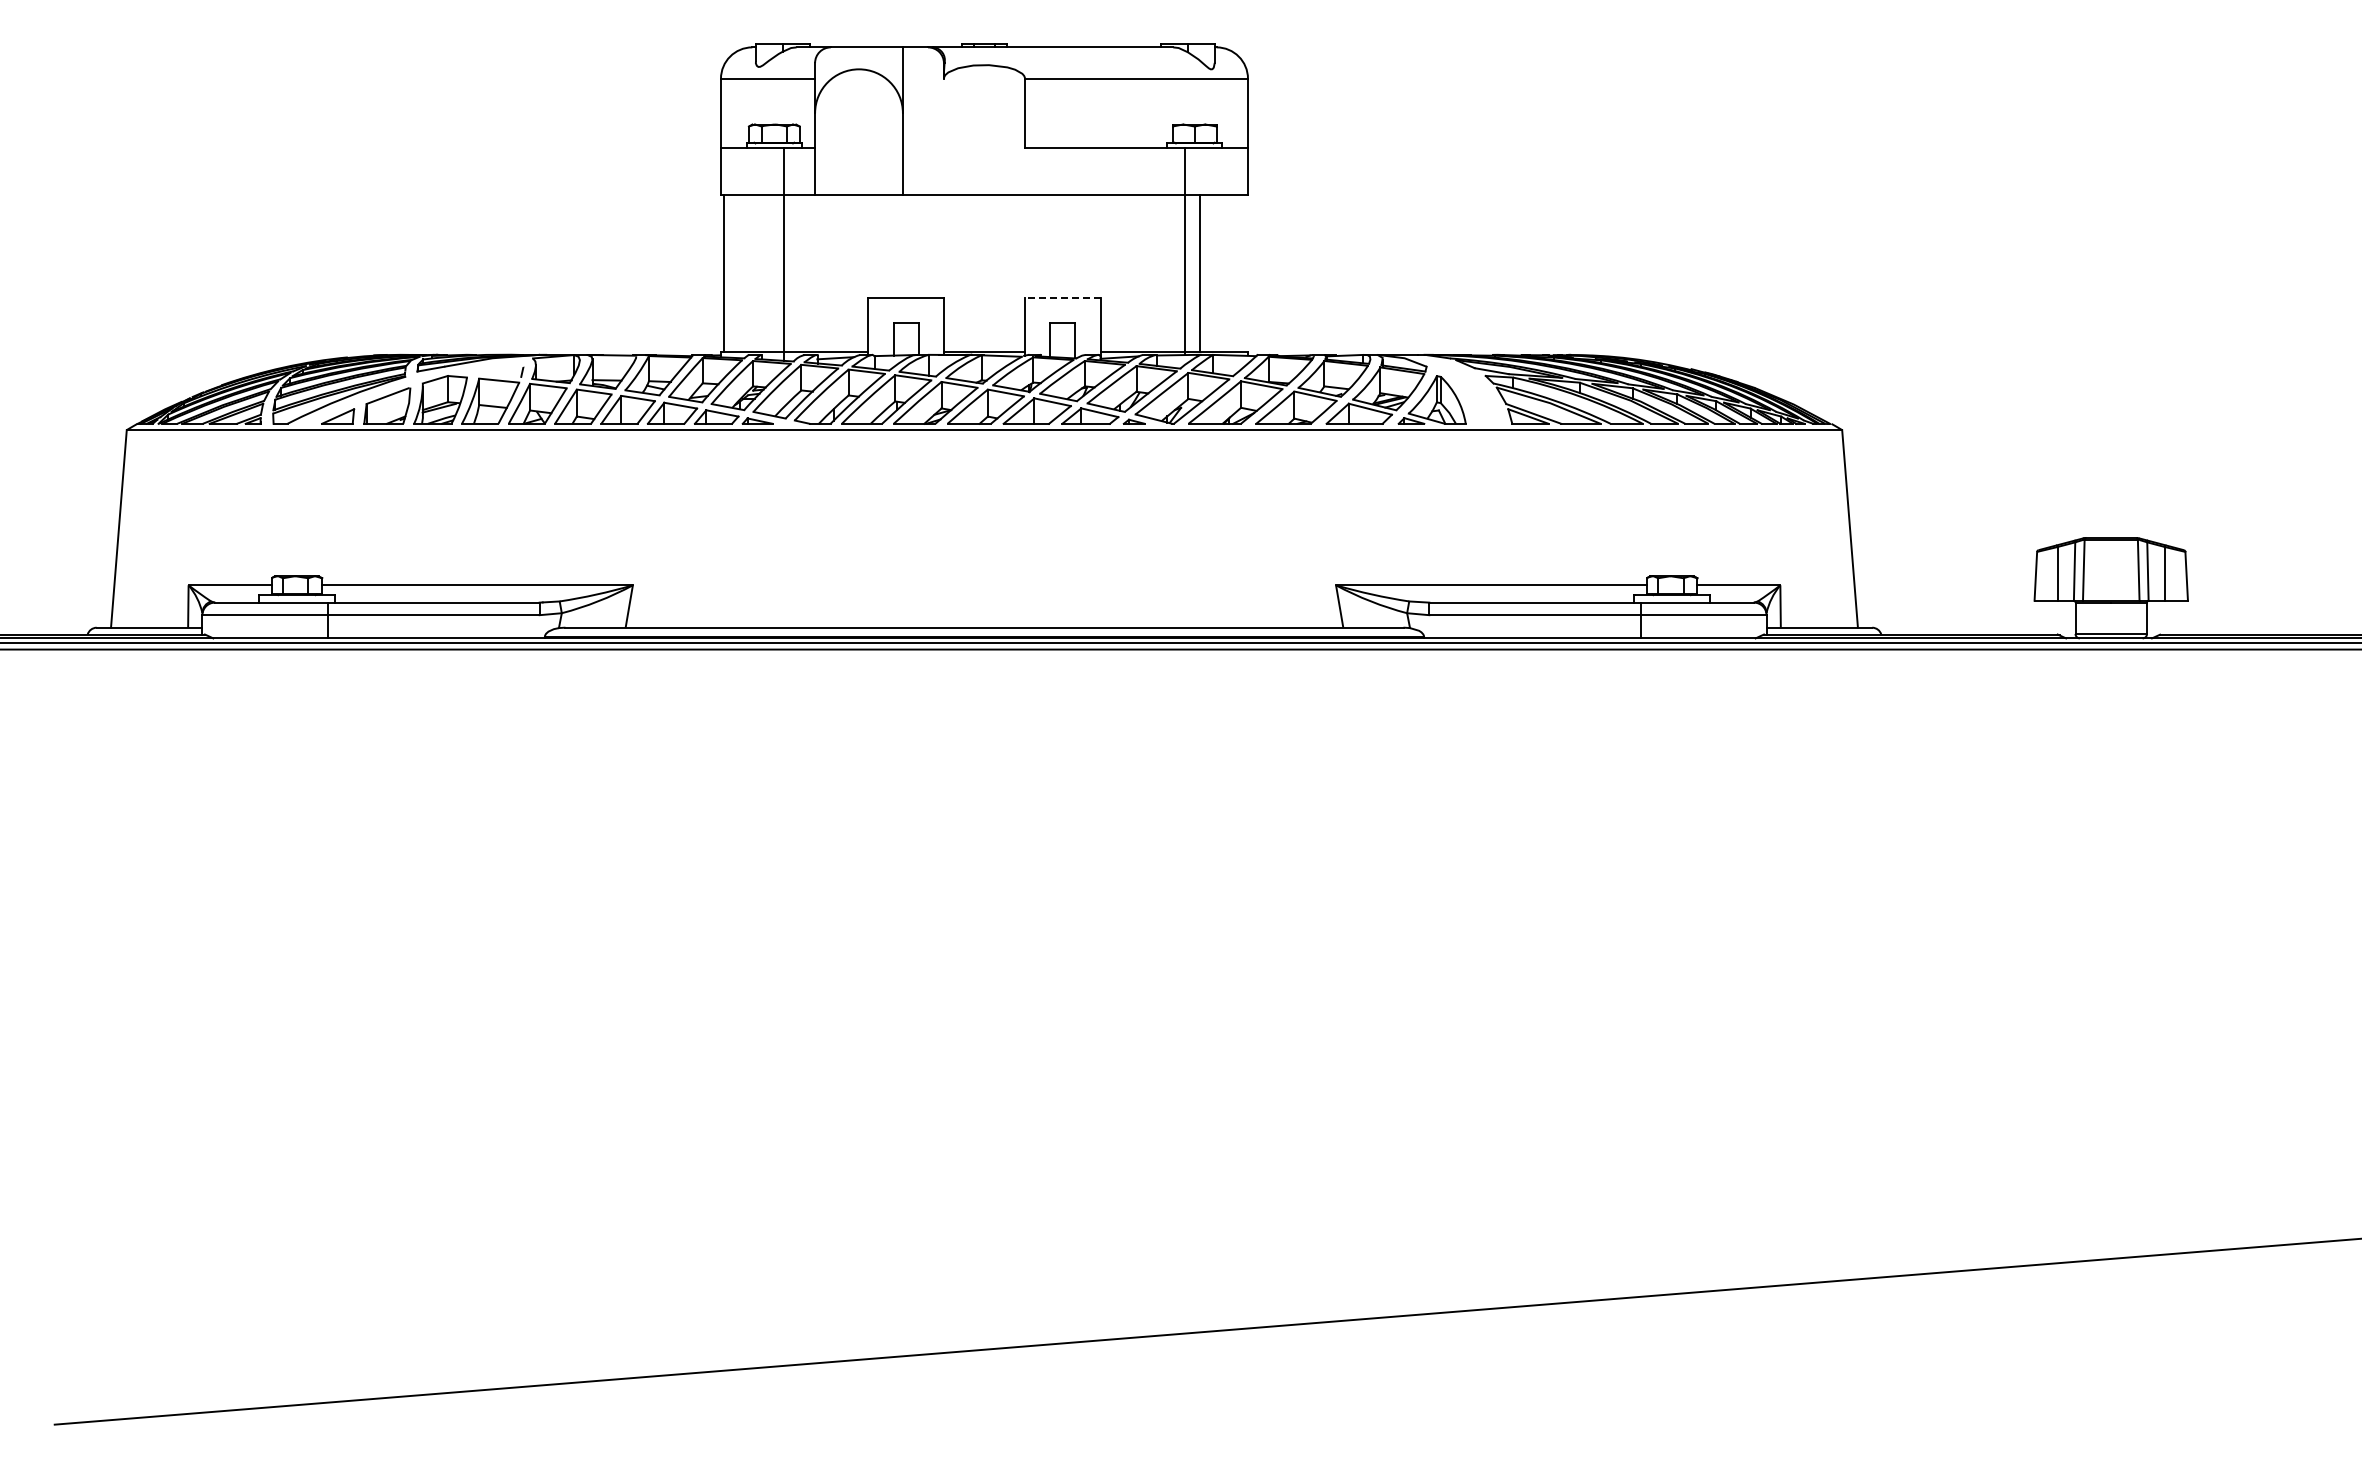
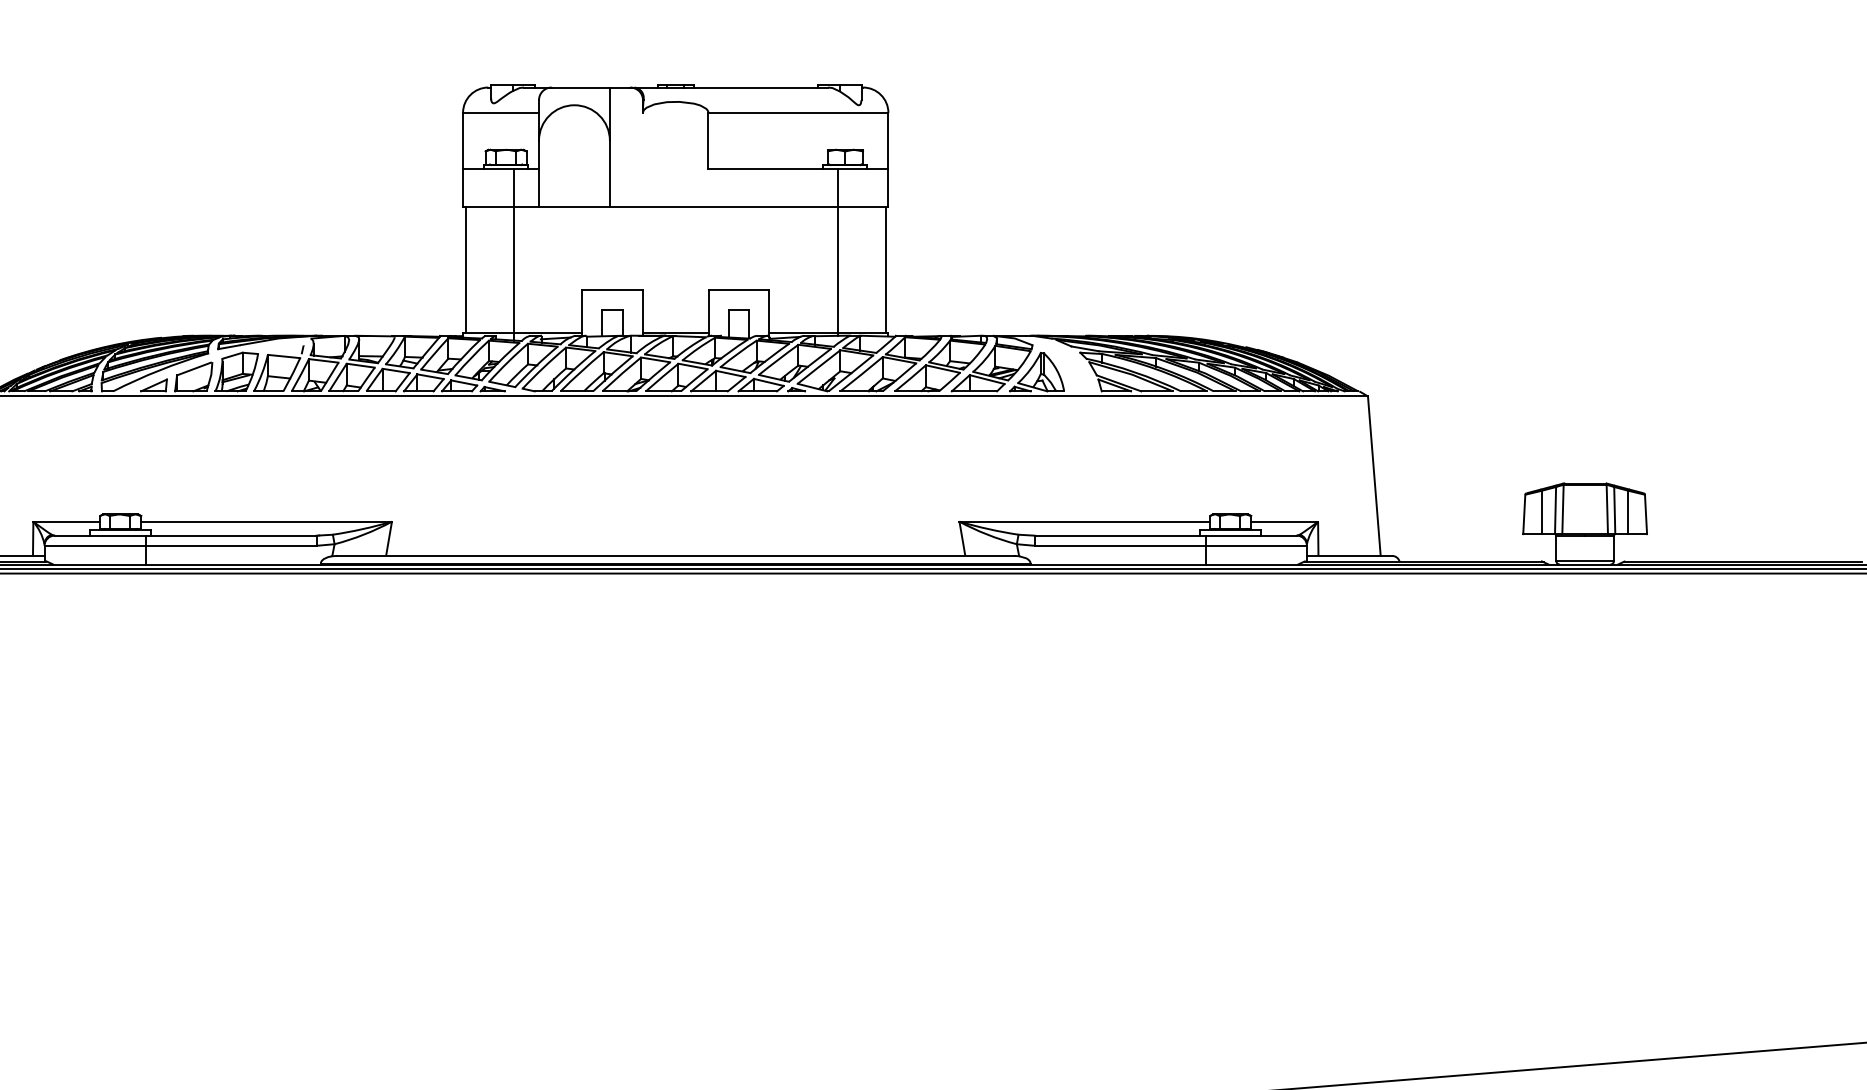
line: (1199, 272) -> (885, 269), moved
line: (1062, 298) -> (738, 290), dashed -> solid

